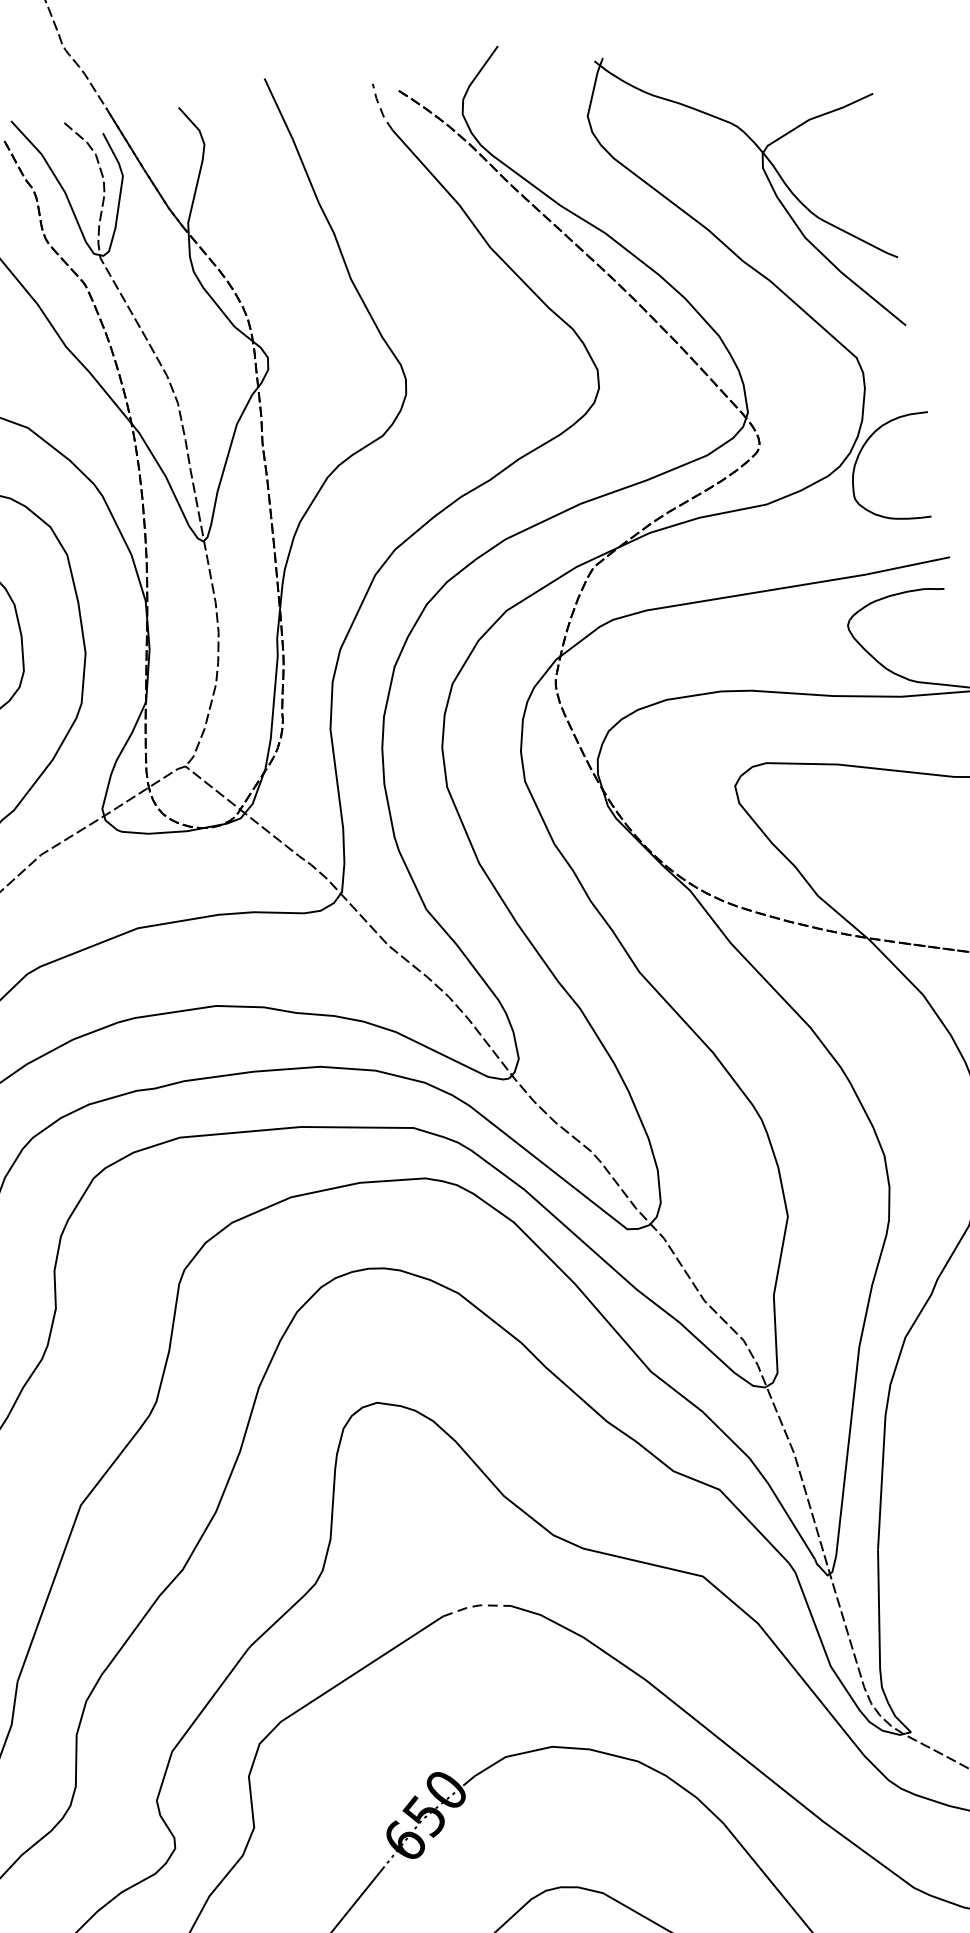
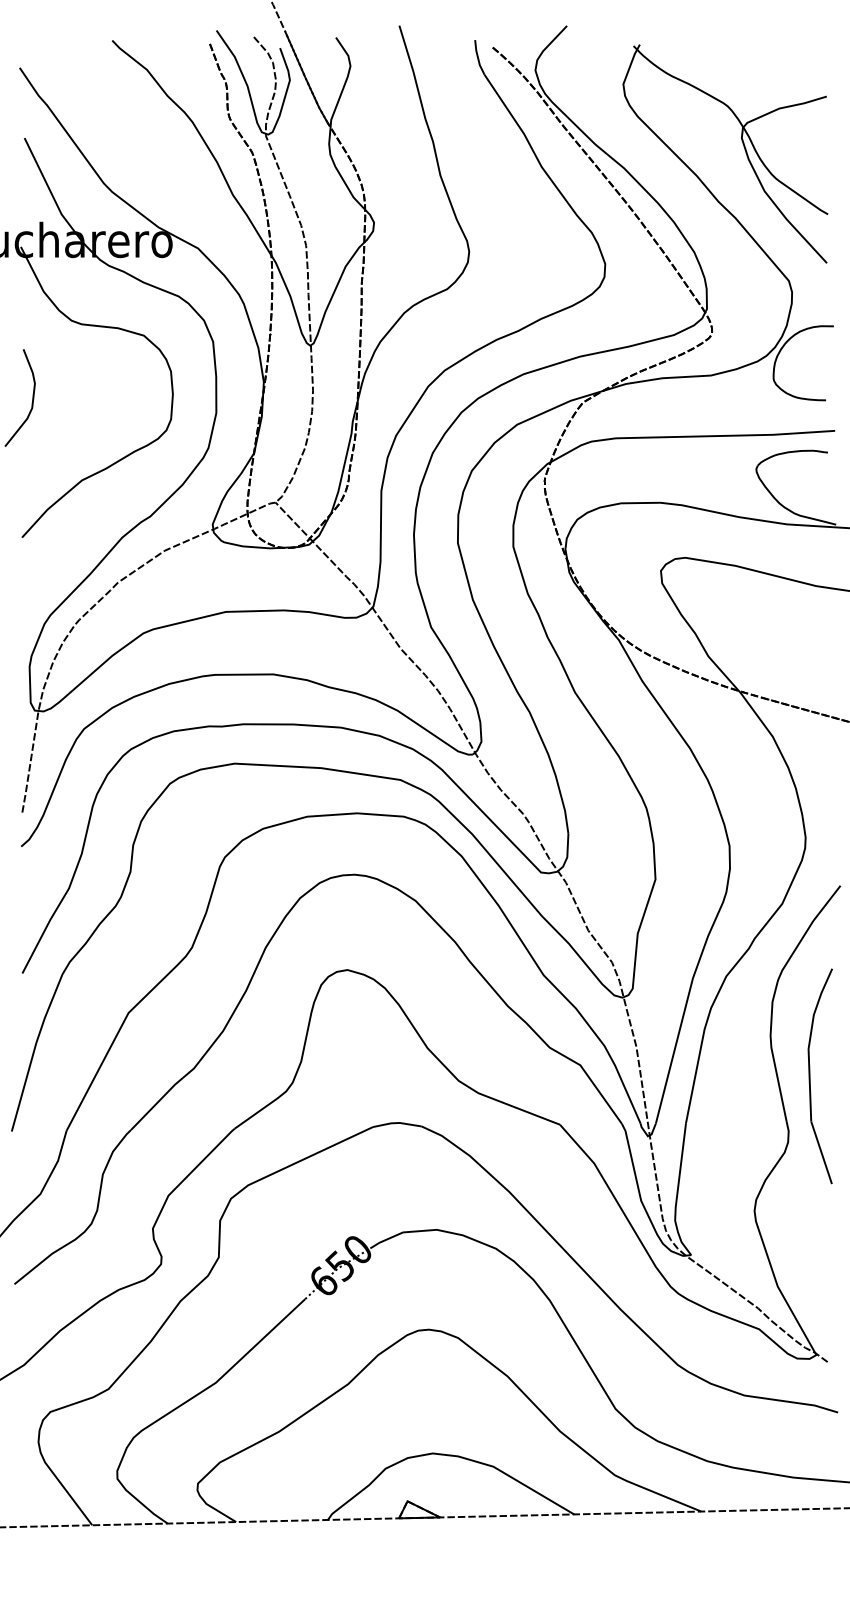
line: (379, 107) -> (477, 57), dashed -> solid
line: (476, 1606) -> (397, 1123), dashed -> solid

